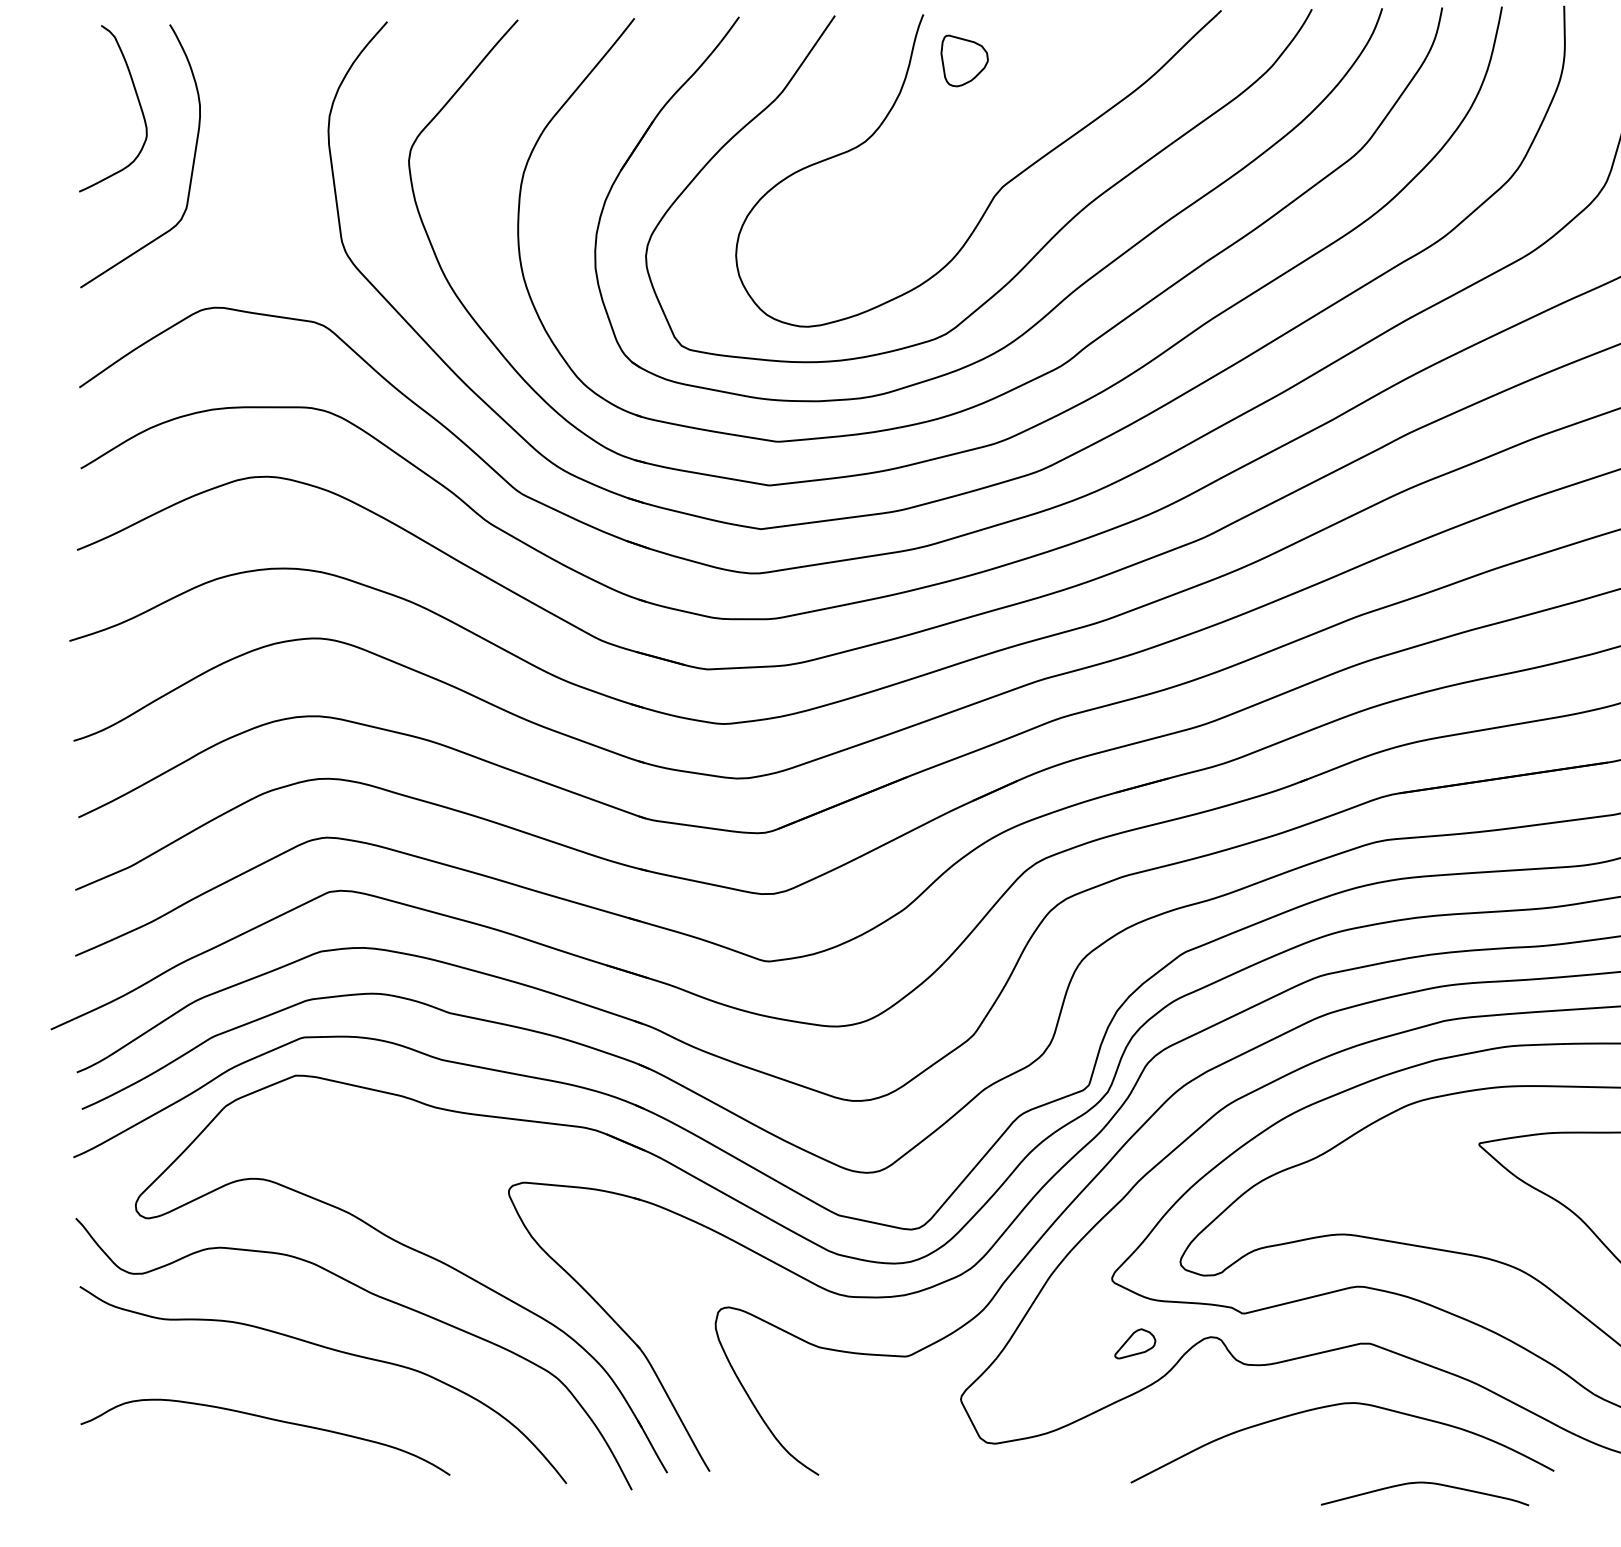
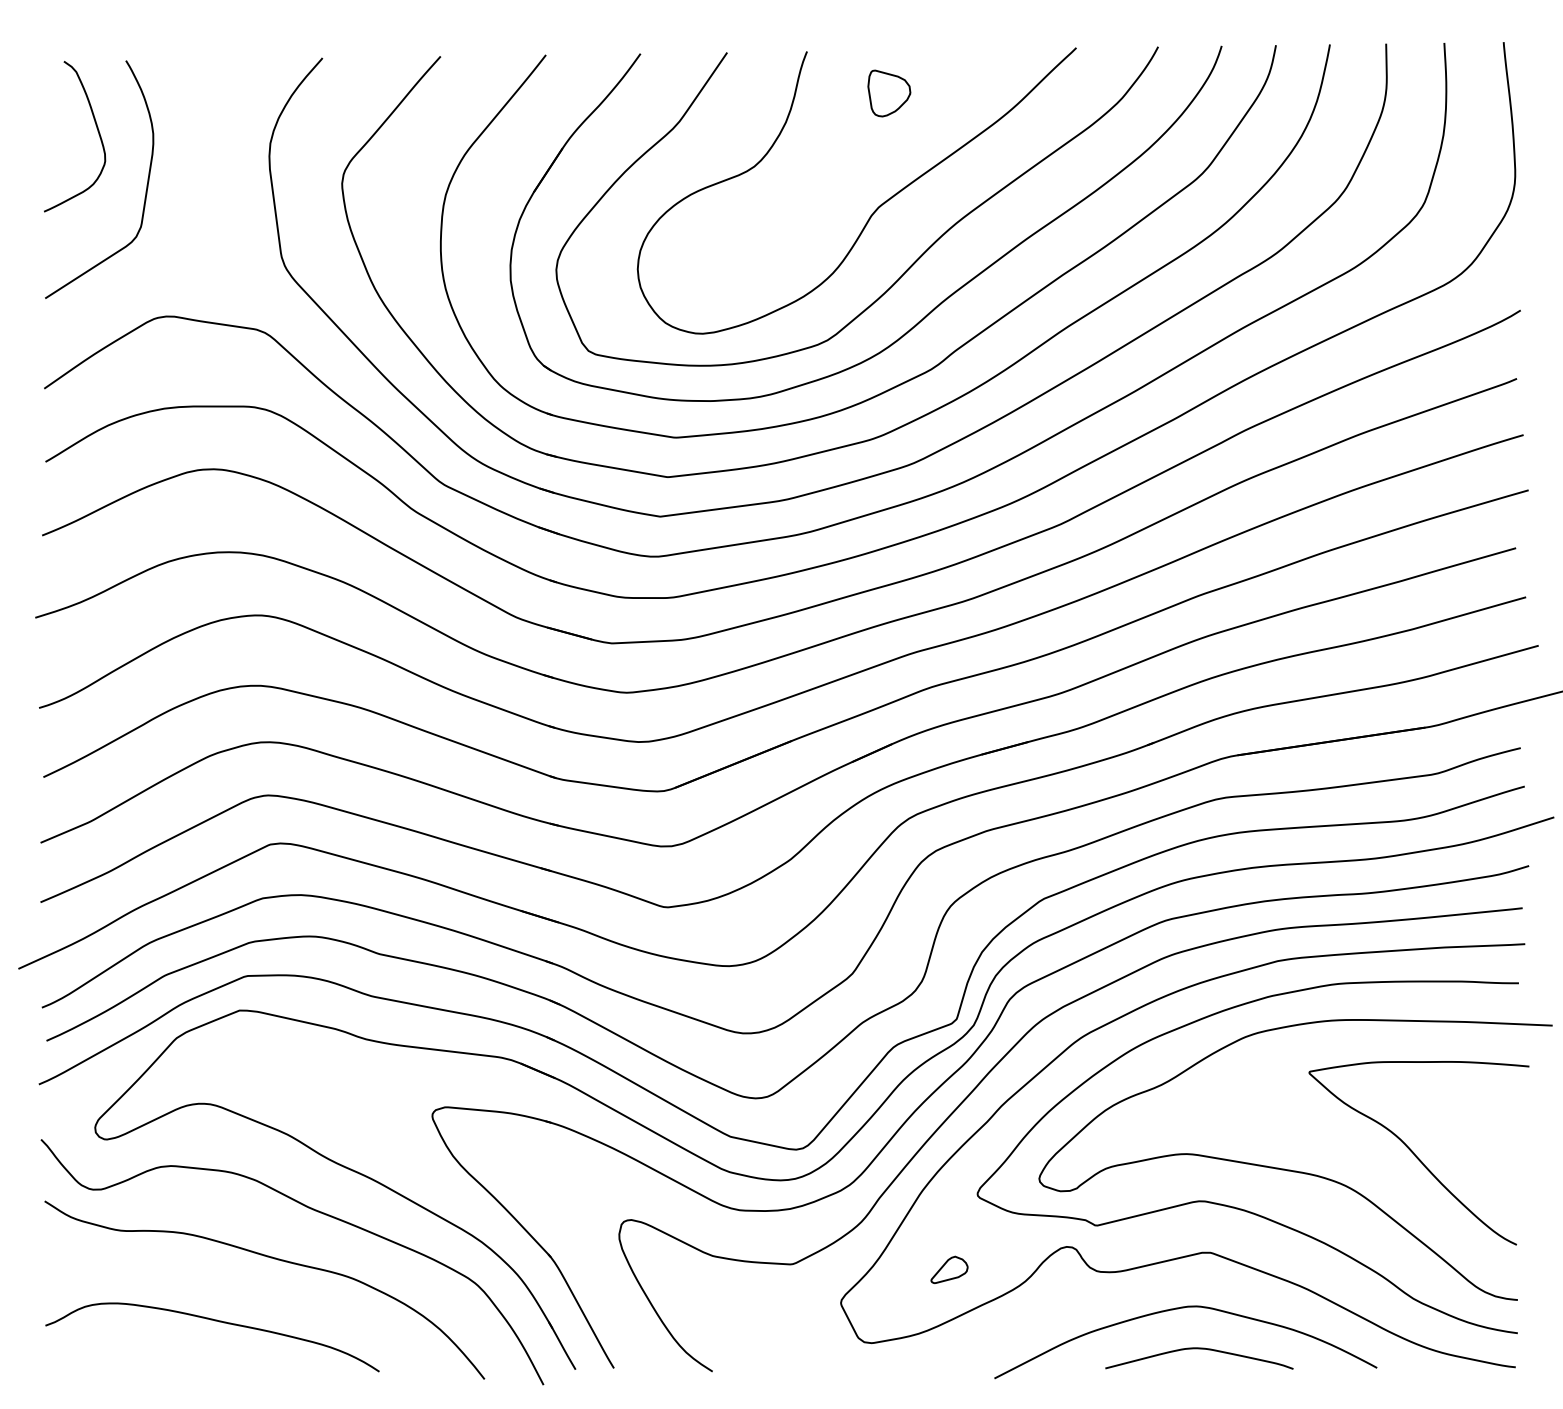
part: (964, 60) -> (889, 93), moved
part: (1135, 1343) -> (949, 1269), moved
curve: (1425, 1483) -> (1199, 1349), moved

